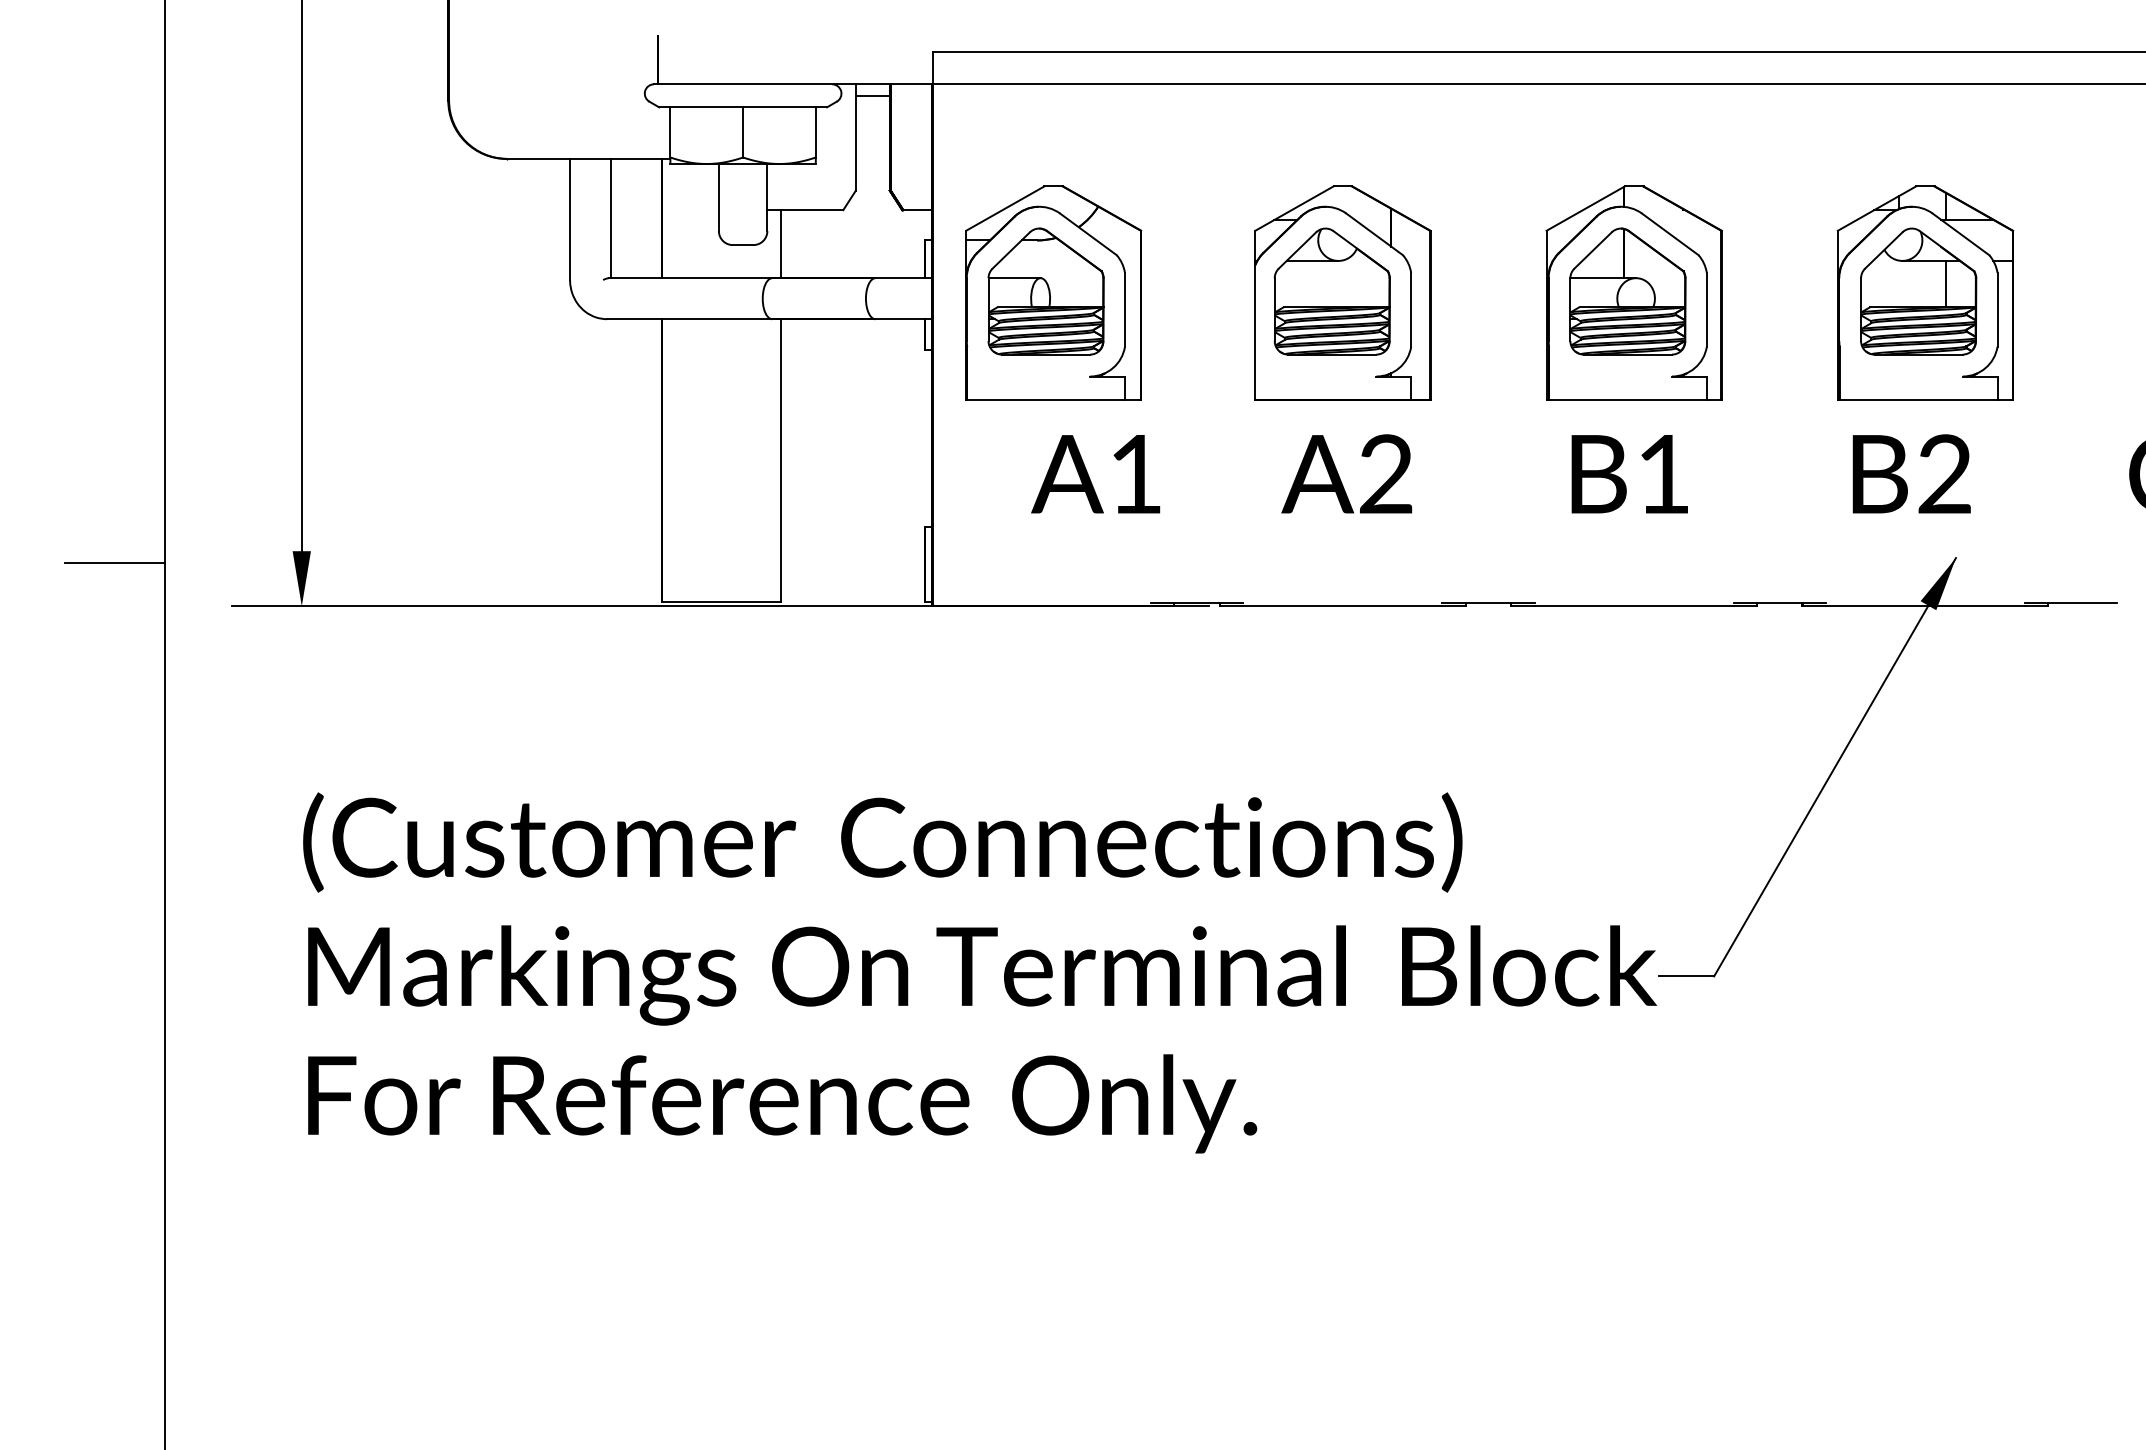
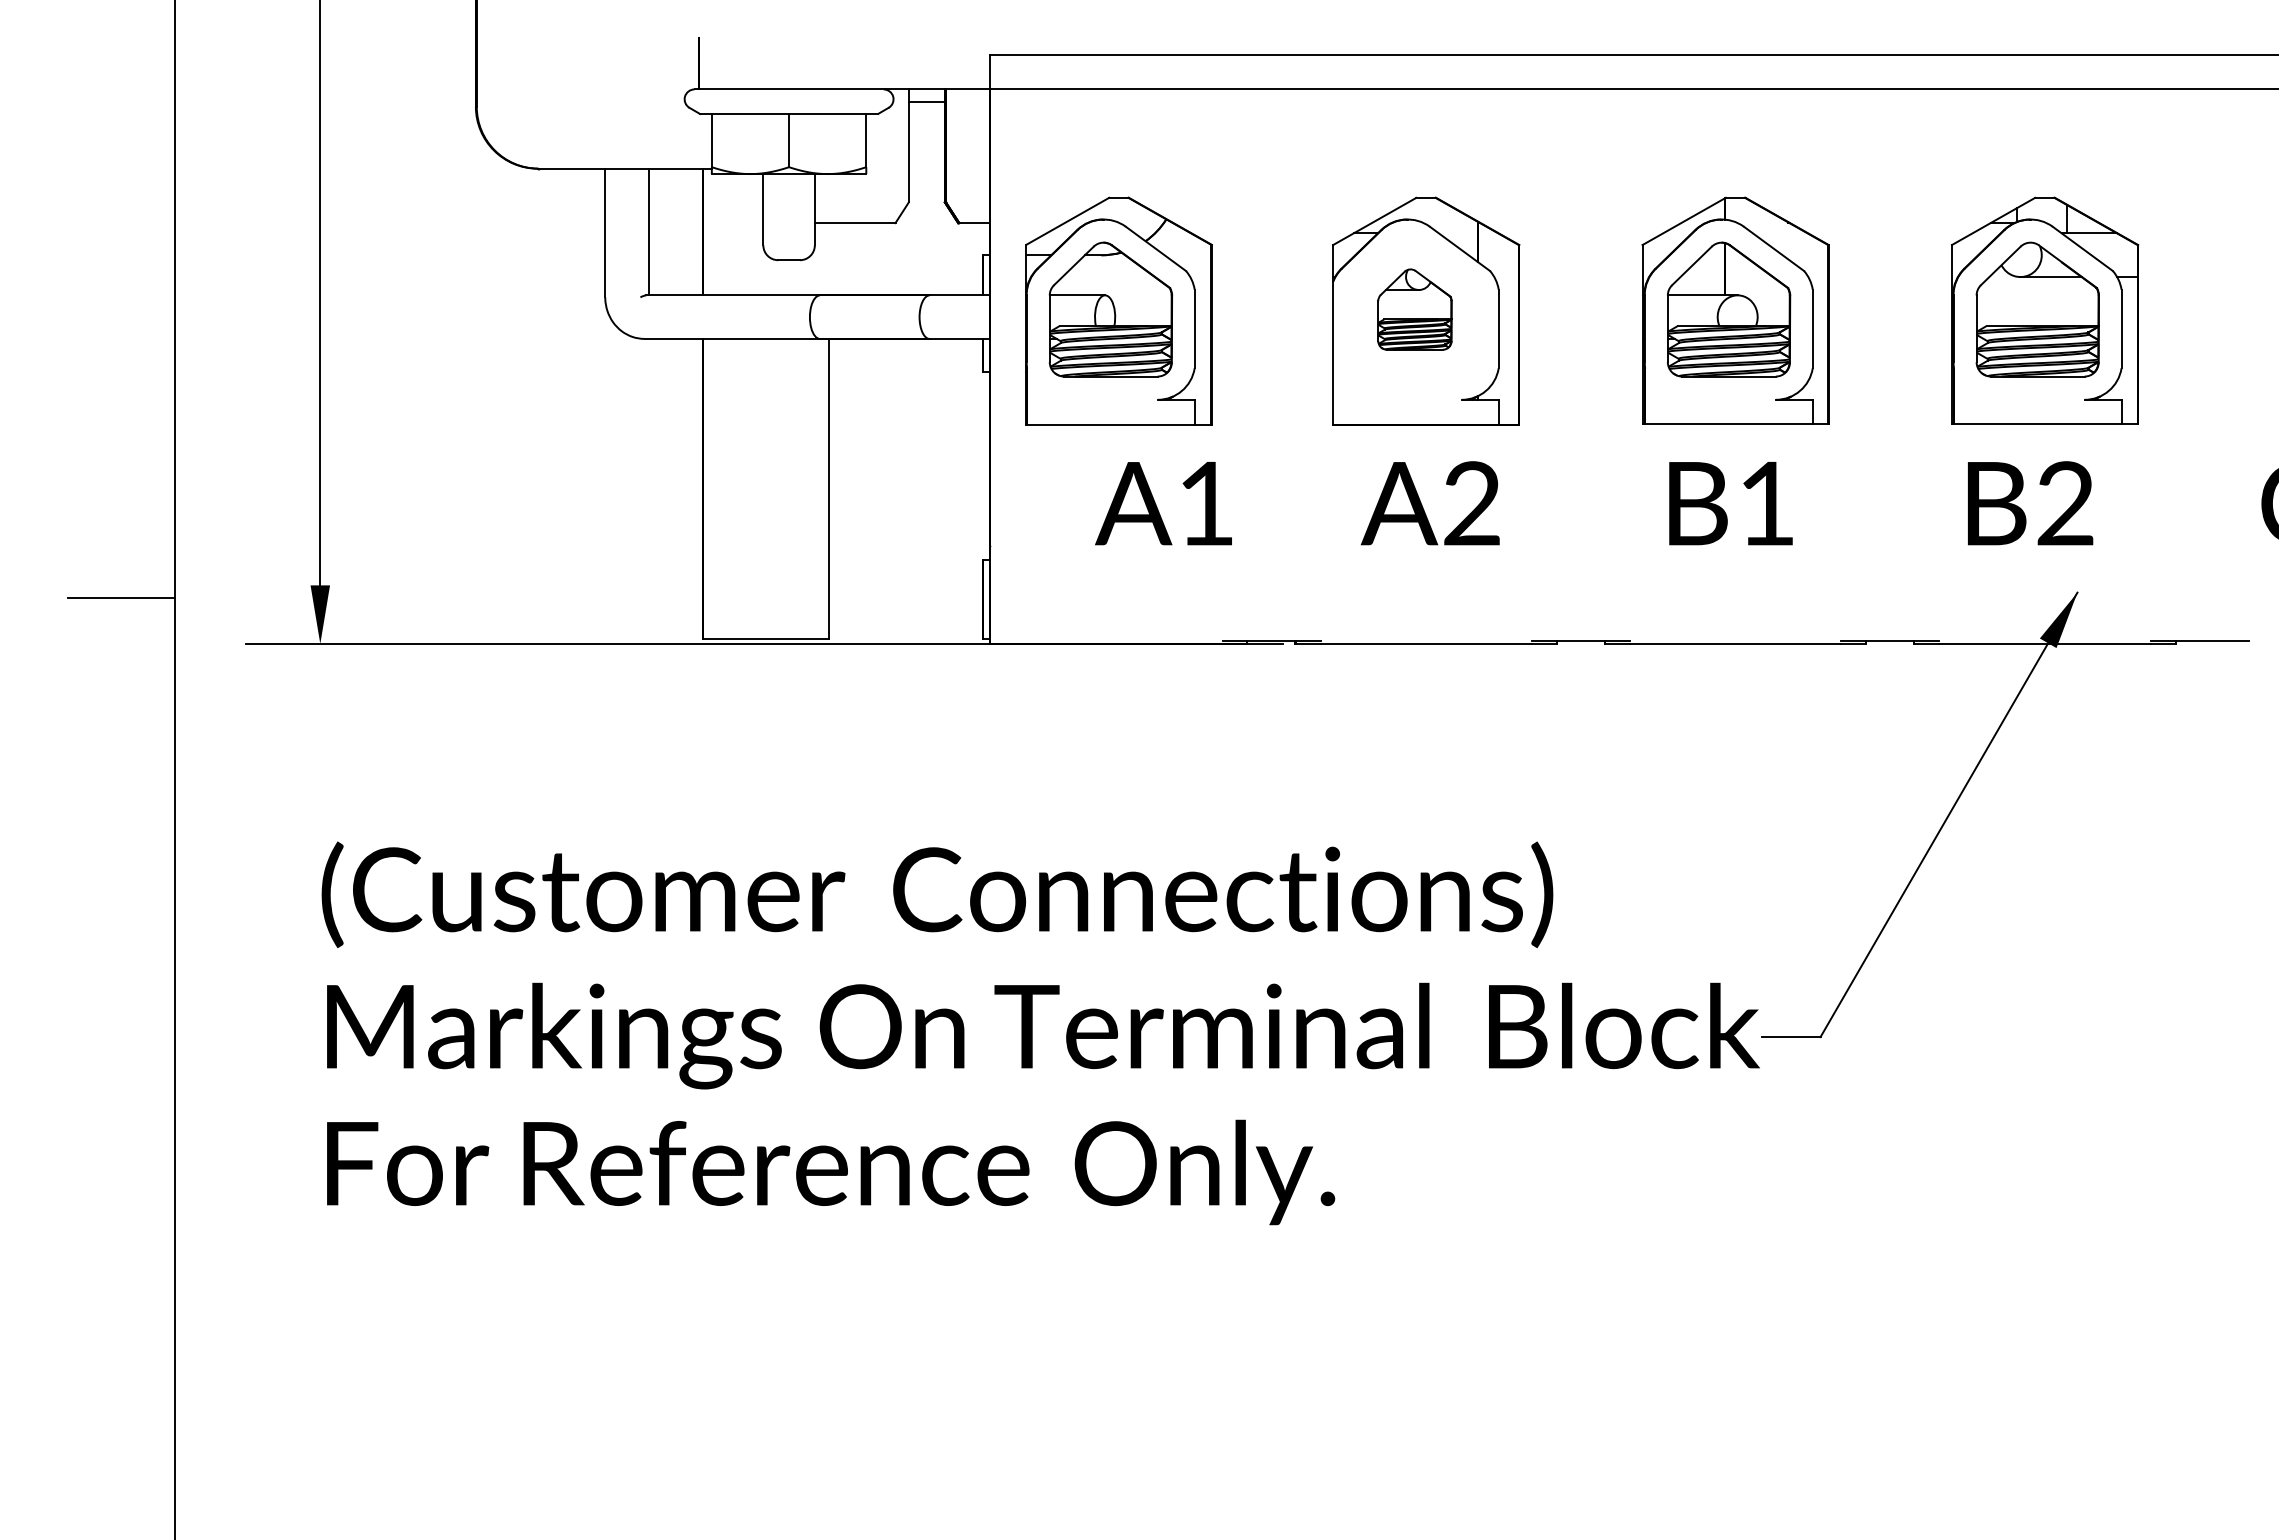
line: (781, 244) -> (829, 259), removed
line: (1945, 283) -> (2066, 301), removed
part: (1331, 291) -> (1414, 309), size x0.6

